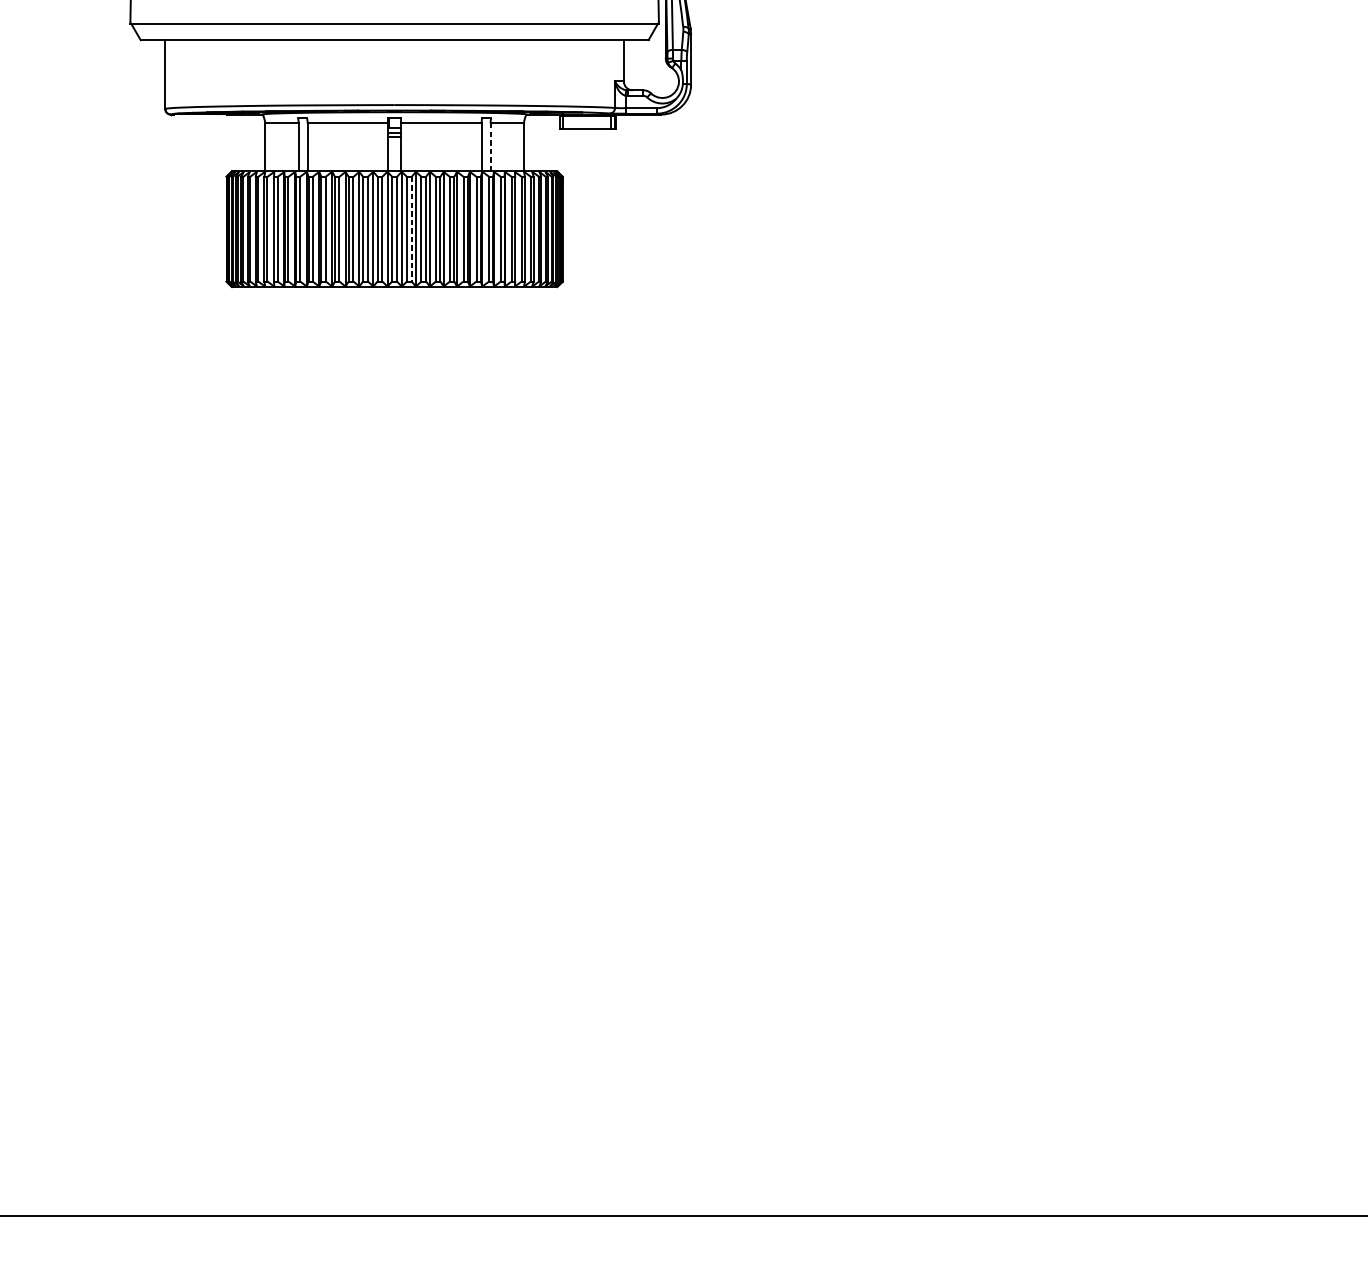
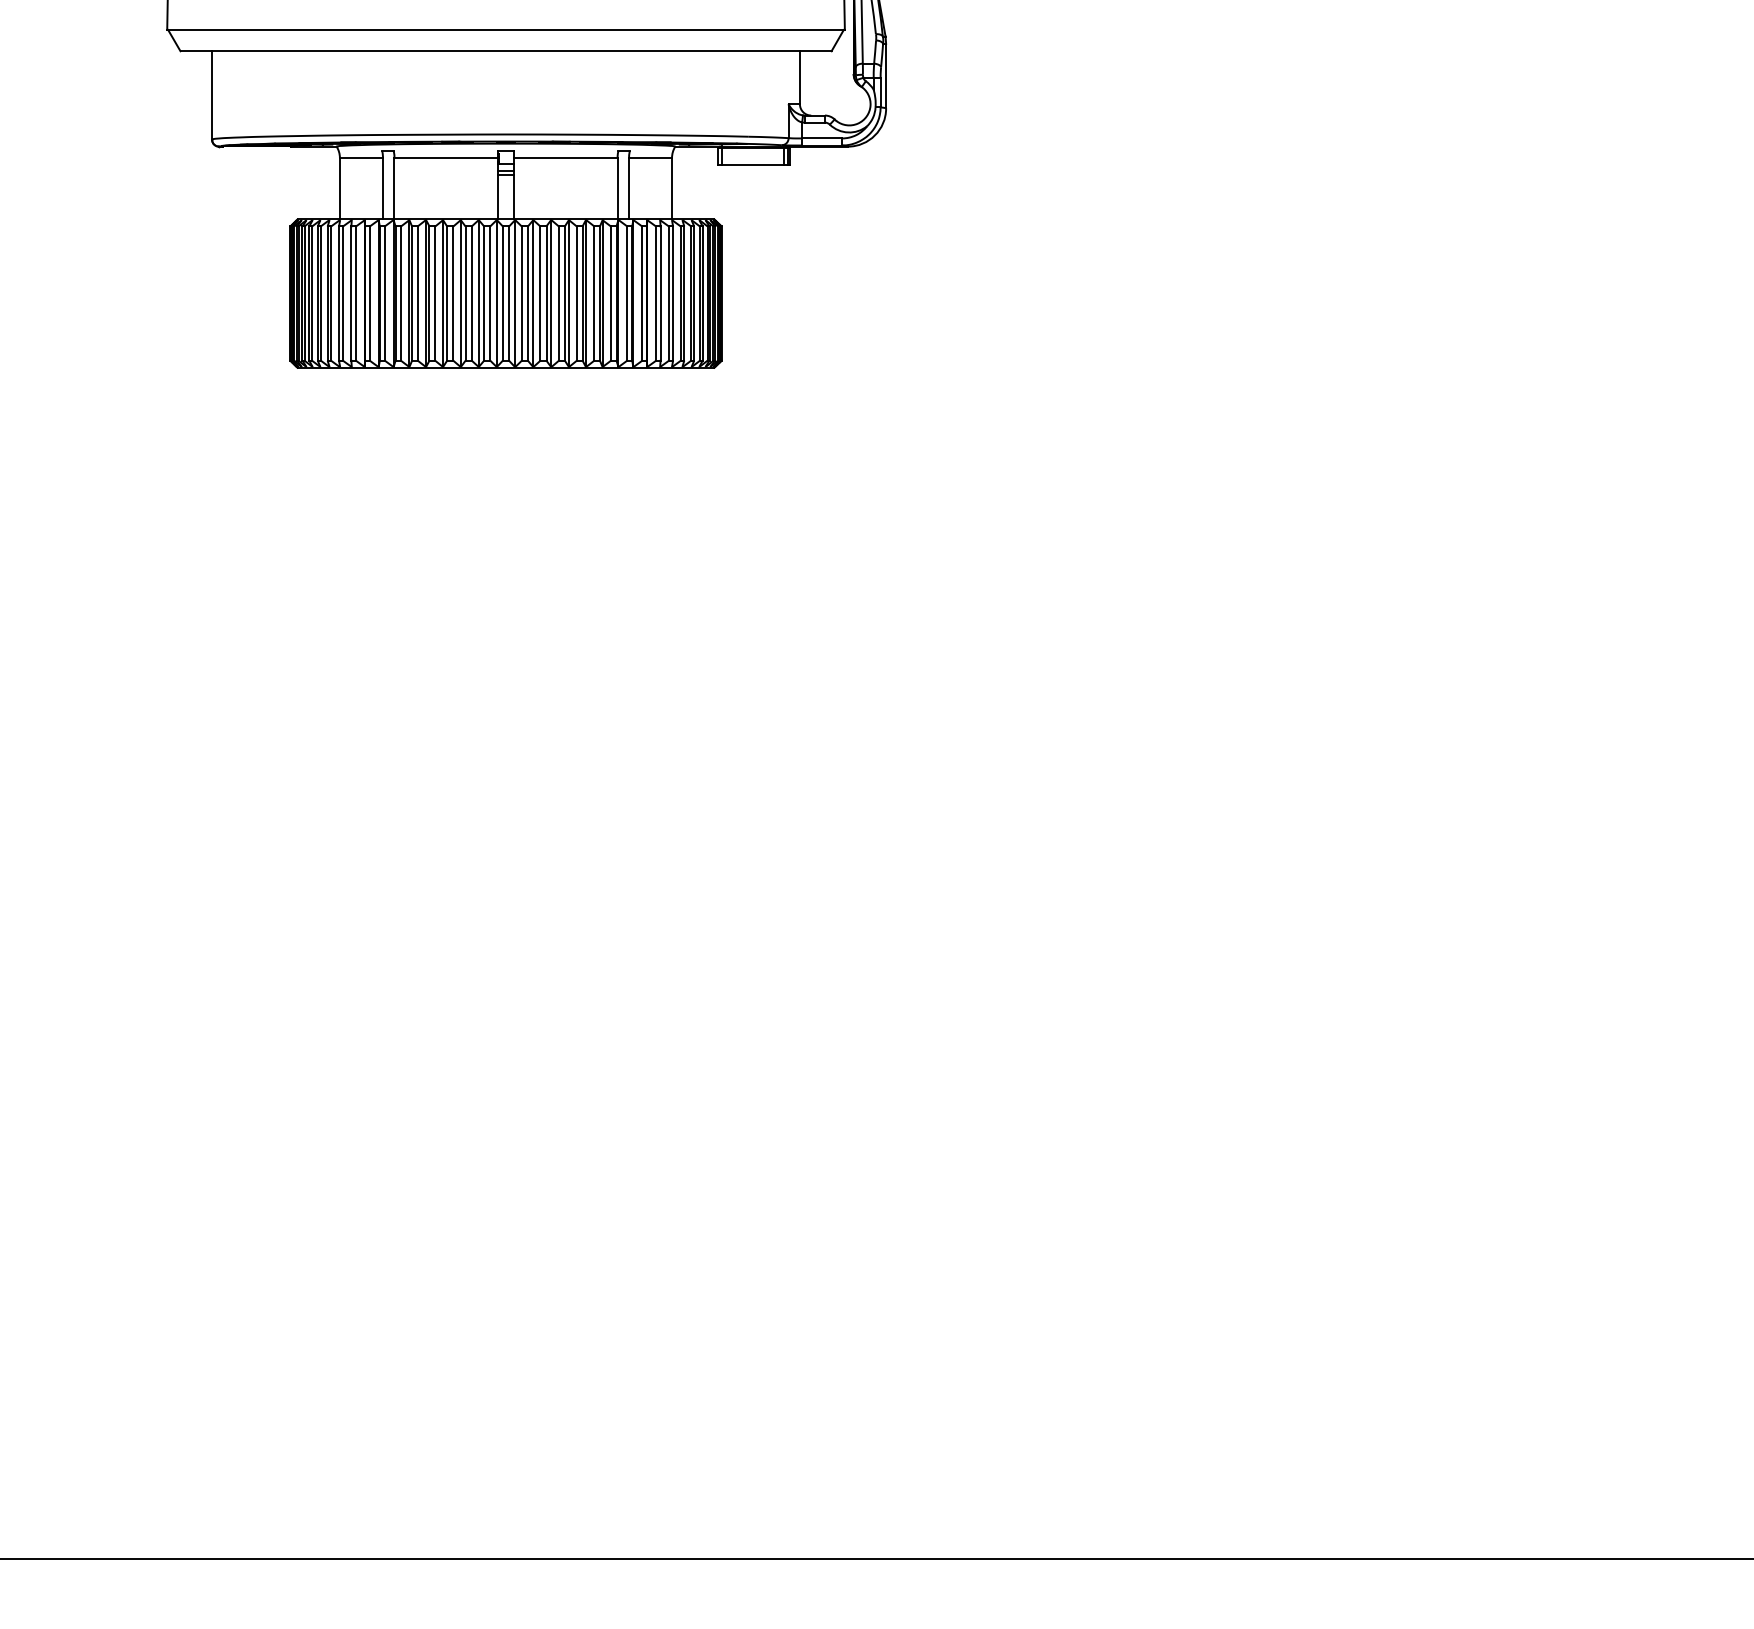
line: (490, 147) -> (629, 188), dashed -> solid
line: (411, 229) -> (527, 294), dashed -> solid

